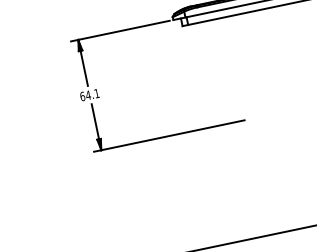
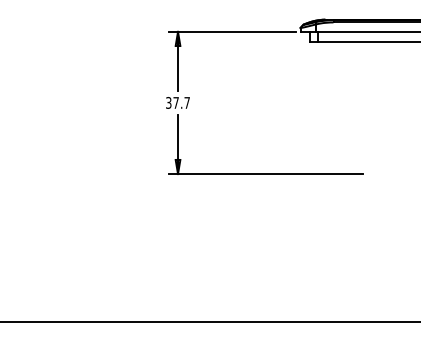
text: (89, 94) -> (177, 102), 64.1 -> 37.7

